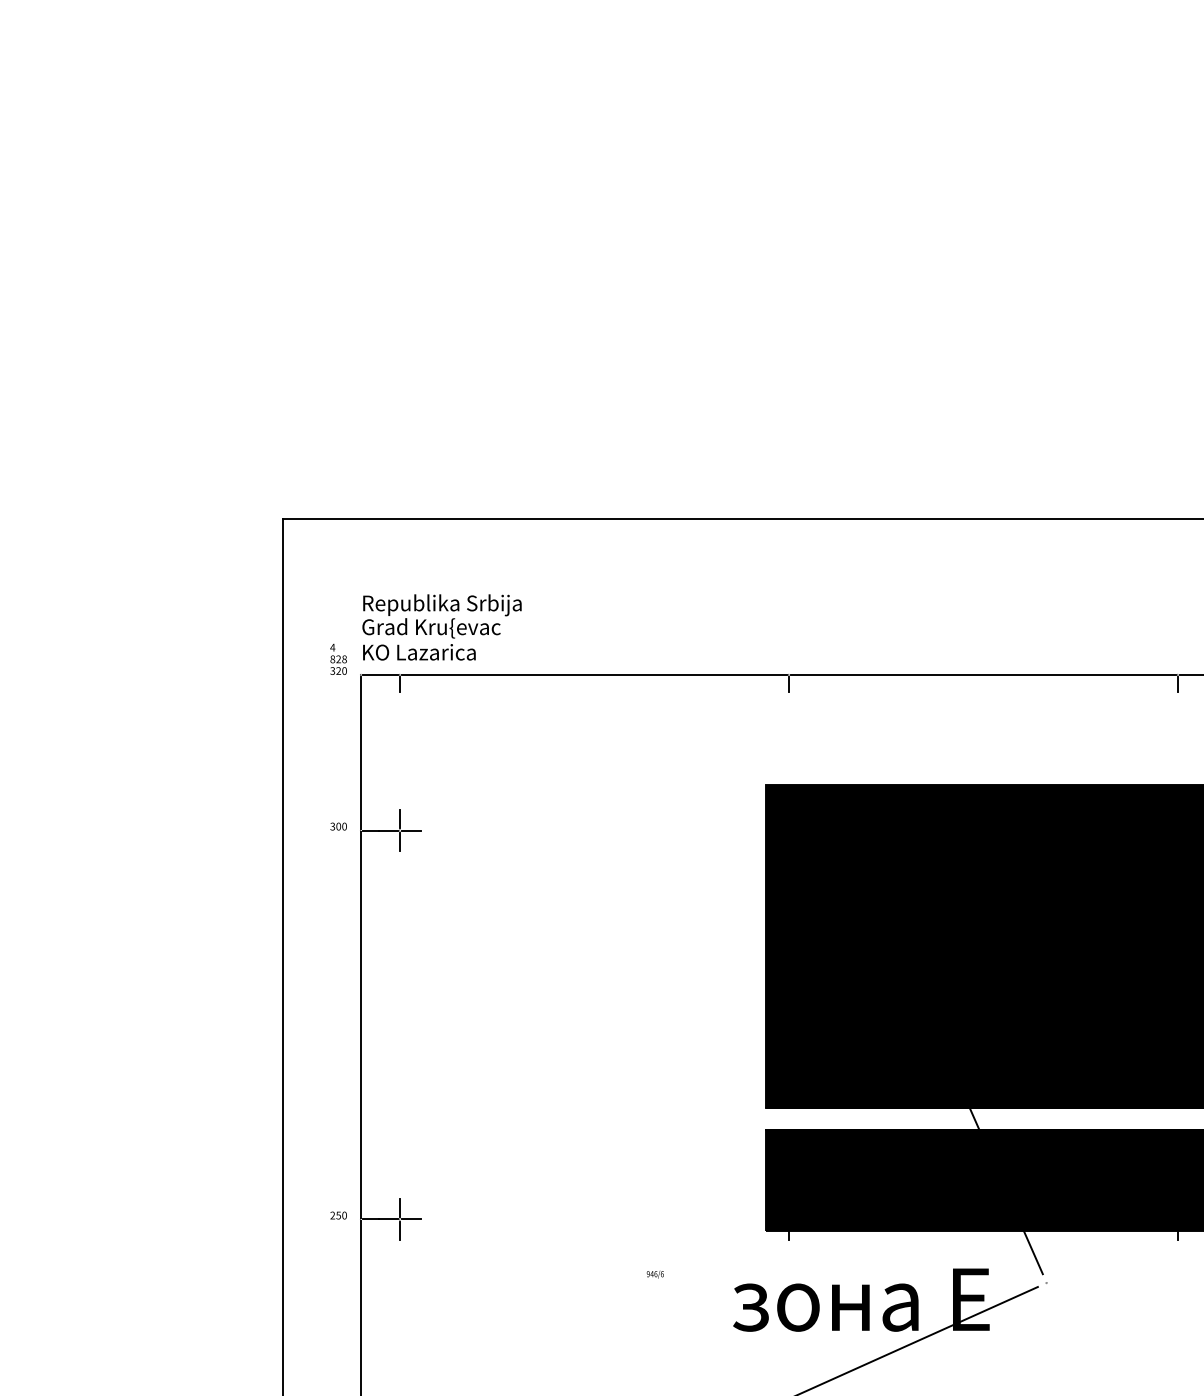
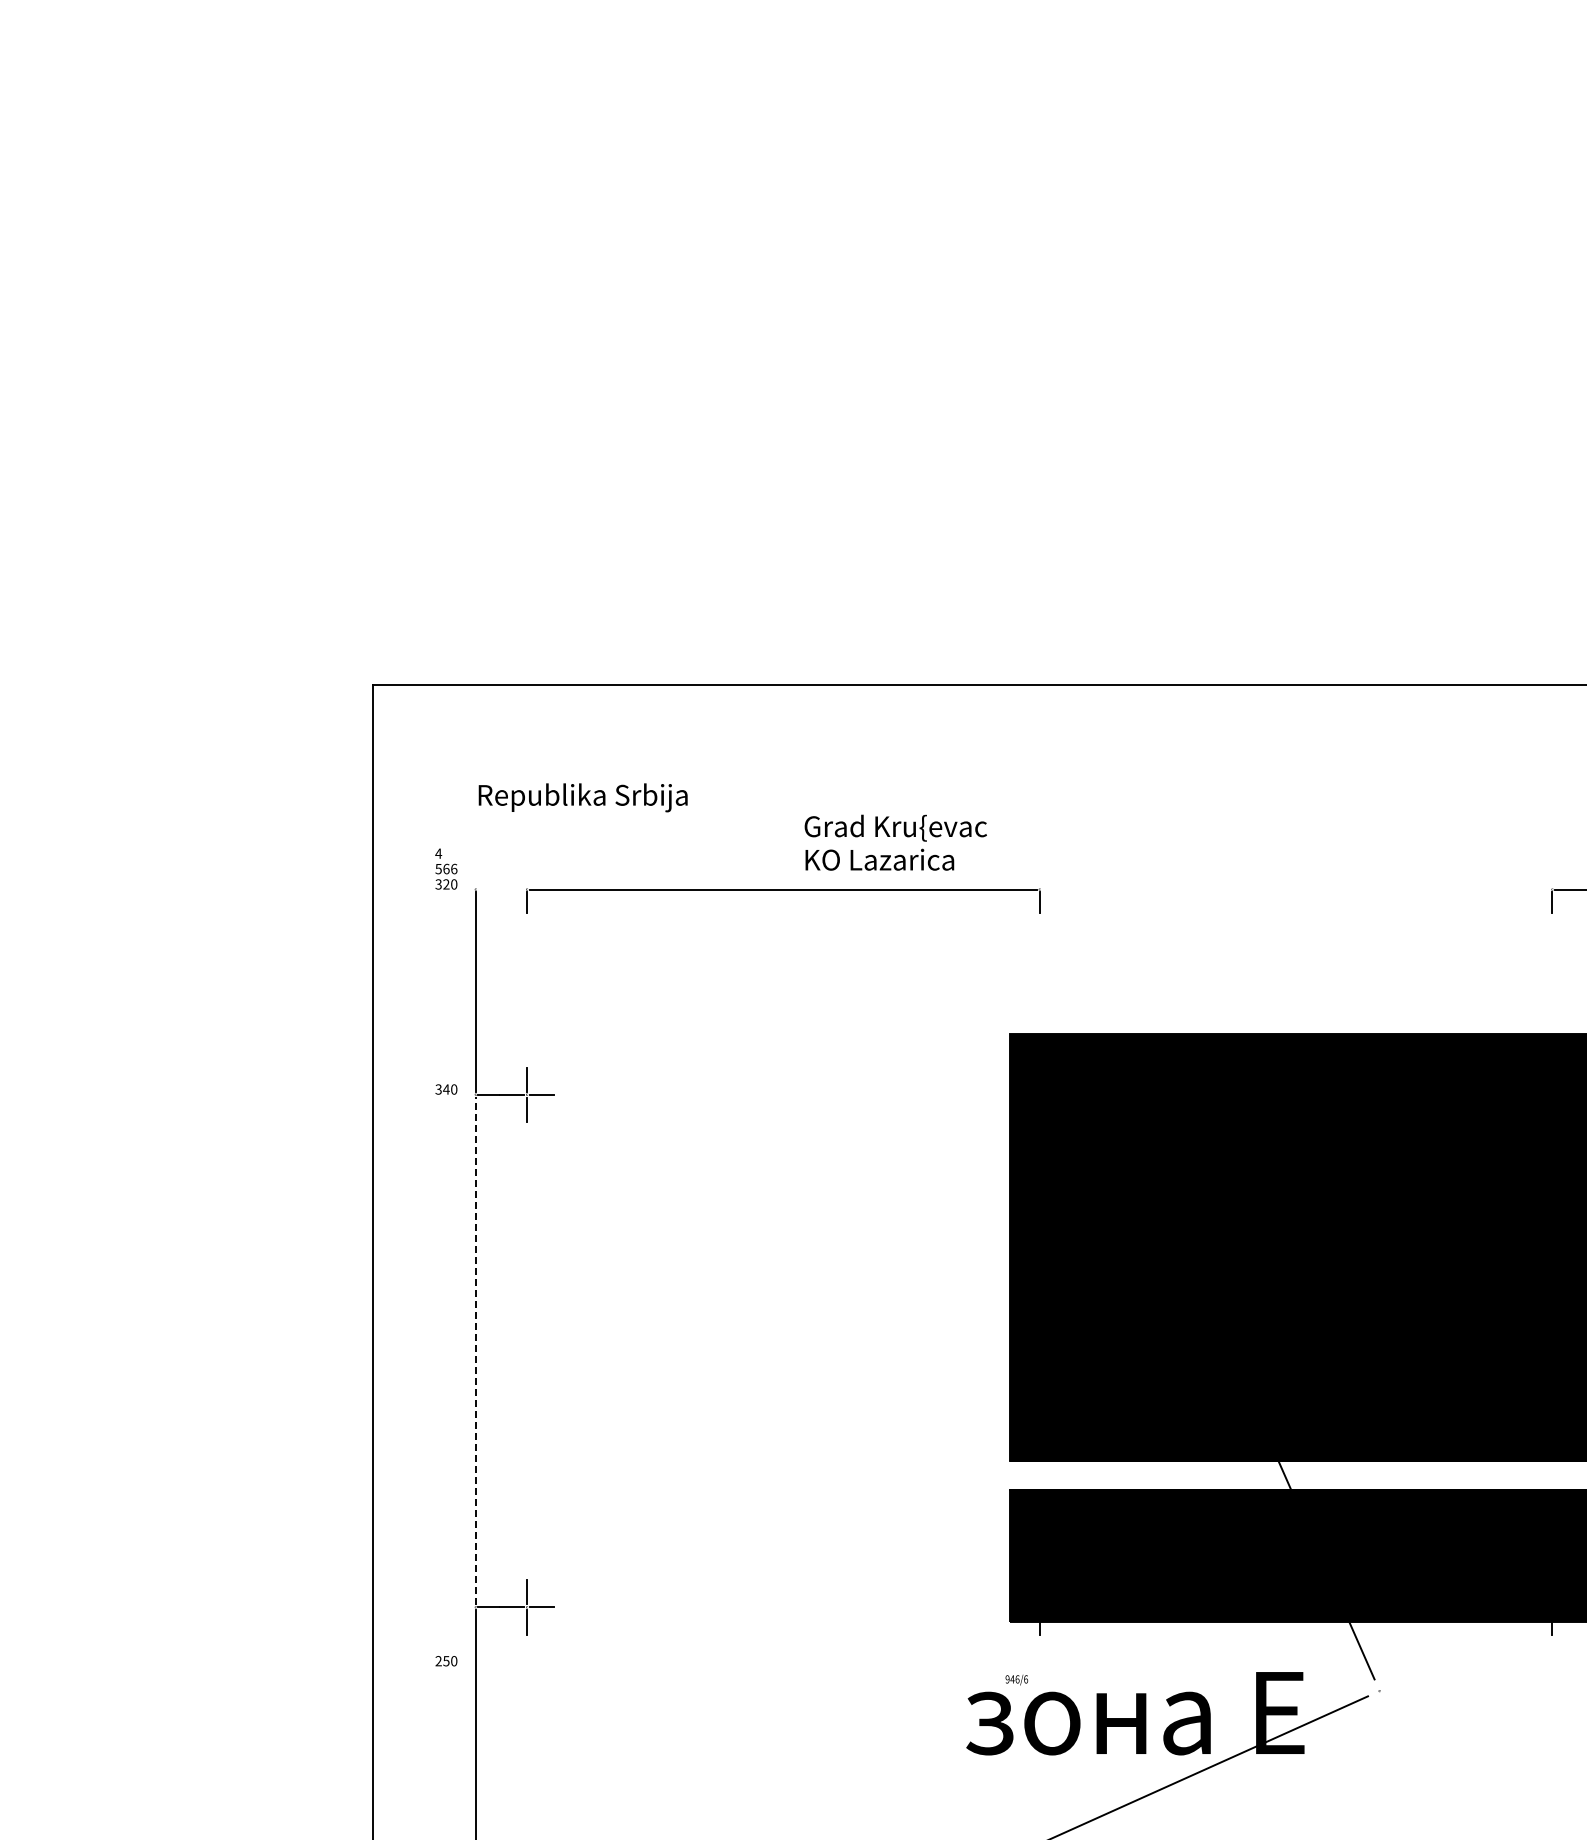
text: (431, 639) -> (895, 842), moved
text: (338, 658) -> (446, 868), 828 -> 566
line: (380, 674) -> (501, 889), removed
line: (982, 674) -> (1295, 889), removed
text: (338, 826) -> (446, 1089), 300 -> 340
line: (360, 1025) -> (475, 1351), solid -> dashed
text: (338, 1215) -> (446, 1661), moved
text: (655, 1274) -> (1016, 1679), moved

